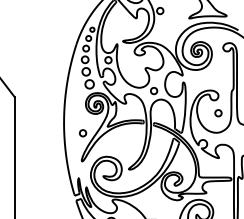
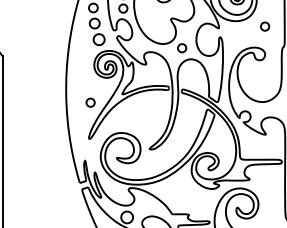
part: (218, 113) -> (265, 26), moved

